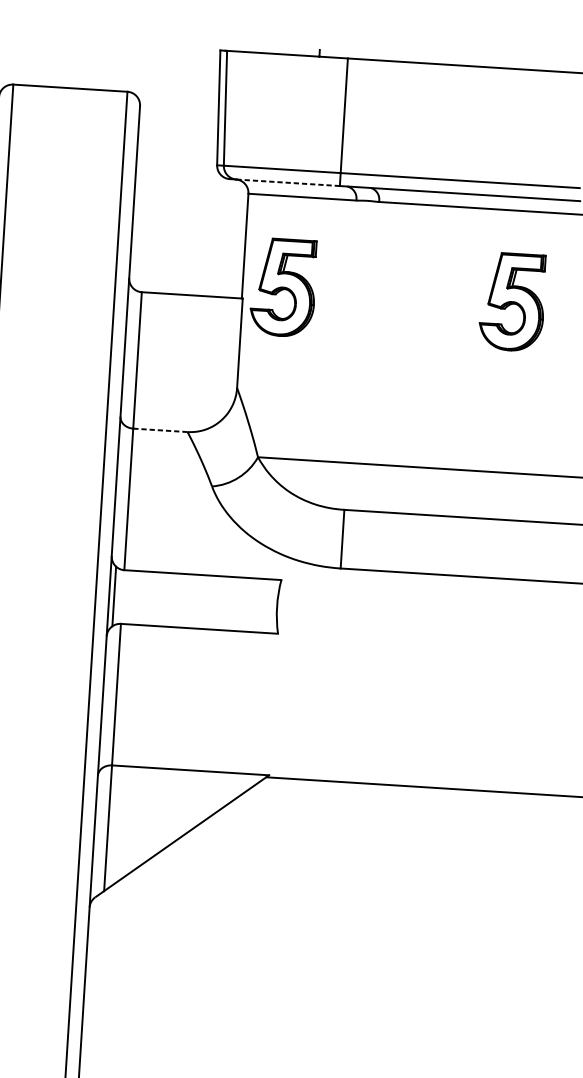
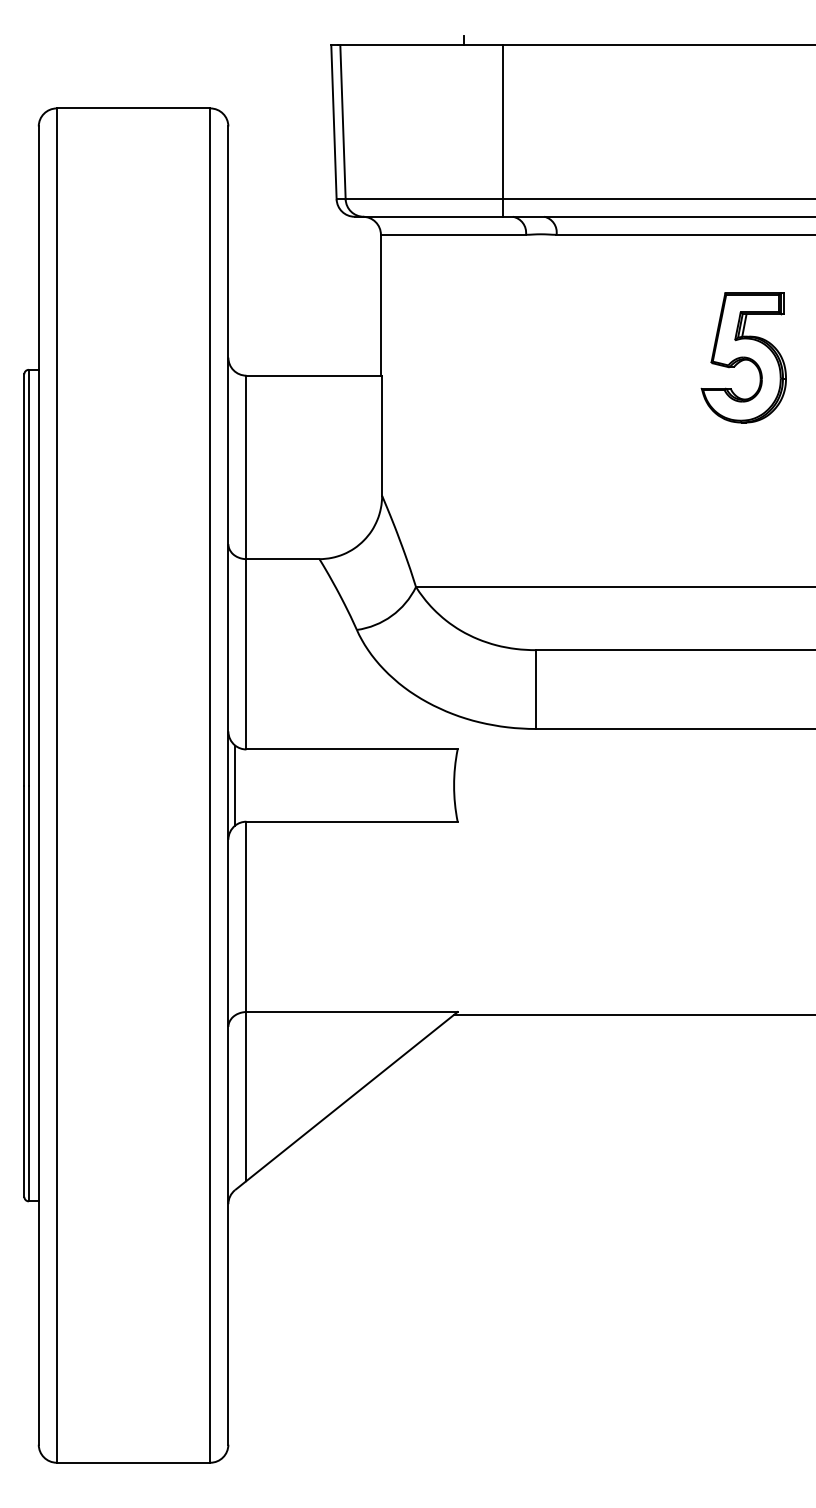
line: (288, 182) -> (433, 216), dashed -> solid
part: (283, 287) -> (435, 357), removed
line: (160, 430) -> (282, 559), dashed -> solid

